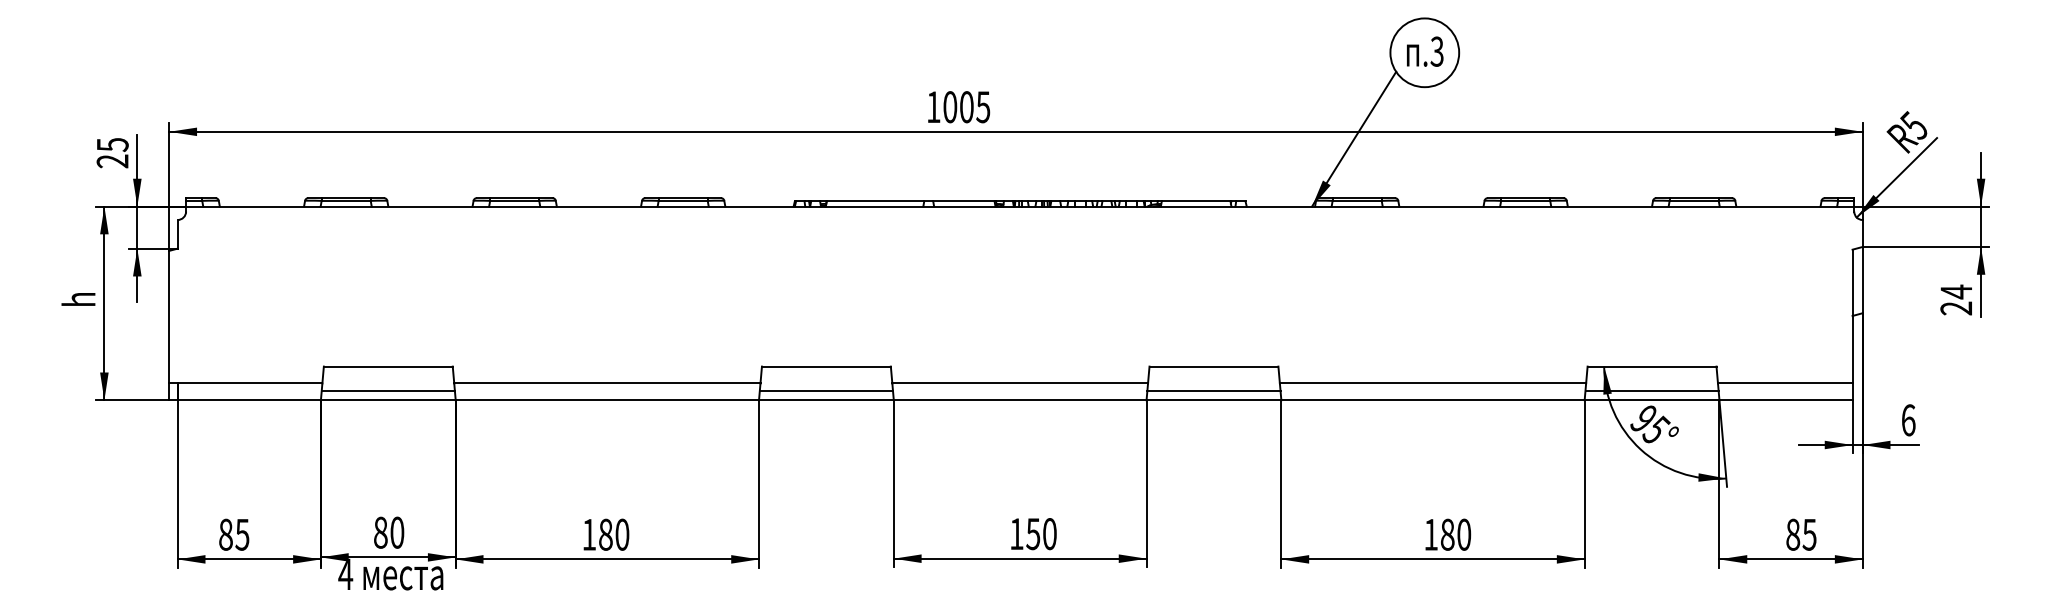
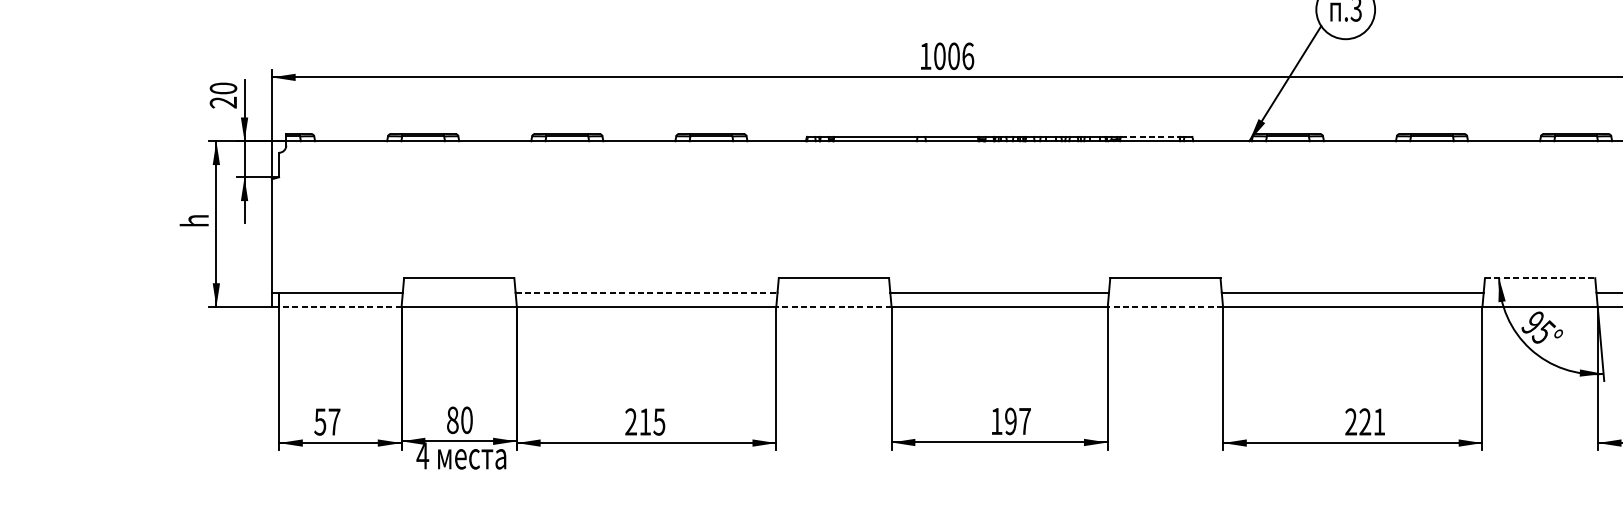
text: (983, 107) -> (968, 56), 1005 -> 1006
text: (112, 145) -> (223, 89), 25 -> 20
line: (1196, 201) -> (1150, 136), solid -> dashed
line: (1652, 366) -> (1540, 278), solid -> dashed
line: (607, 383) -> (646, 292), solid -> dashed
line: (387, 390) -> (458, 298), removed
line: (825, 390) -> (833, 298), removed
line: (1213, 390) -> (1165, 298), removed
line: (1651, 390) -> (1539, 298), removed
line: (249, 400) -> (340, 307), solid -> dashed
line: (825, 400) -> (833, 307), solid -> dashed
line: (1213, 400) -> (1165, 307), solid -> dashed
text: (233, 534) -> (326, 421), 85 -> 57
text: (605, 534) -> (644, 421), 180 -> 215
text: (1041, 534) -> (1017, 421), 150 -> 197
text: (1447, 534) -> (1365, 421), 180 -> 221

